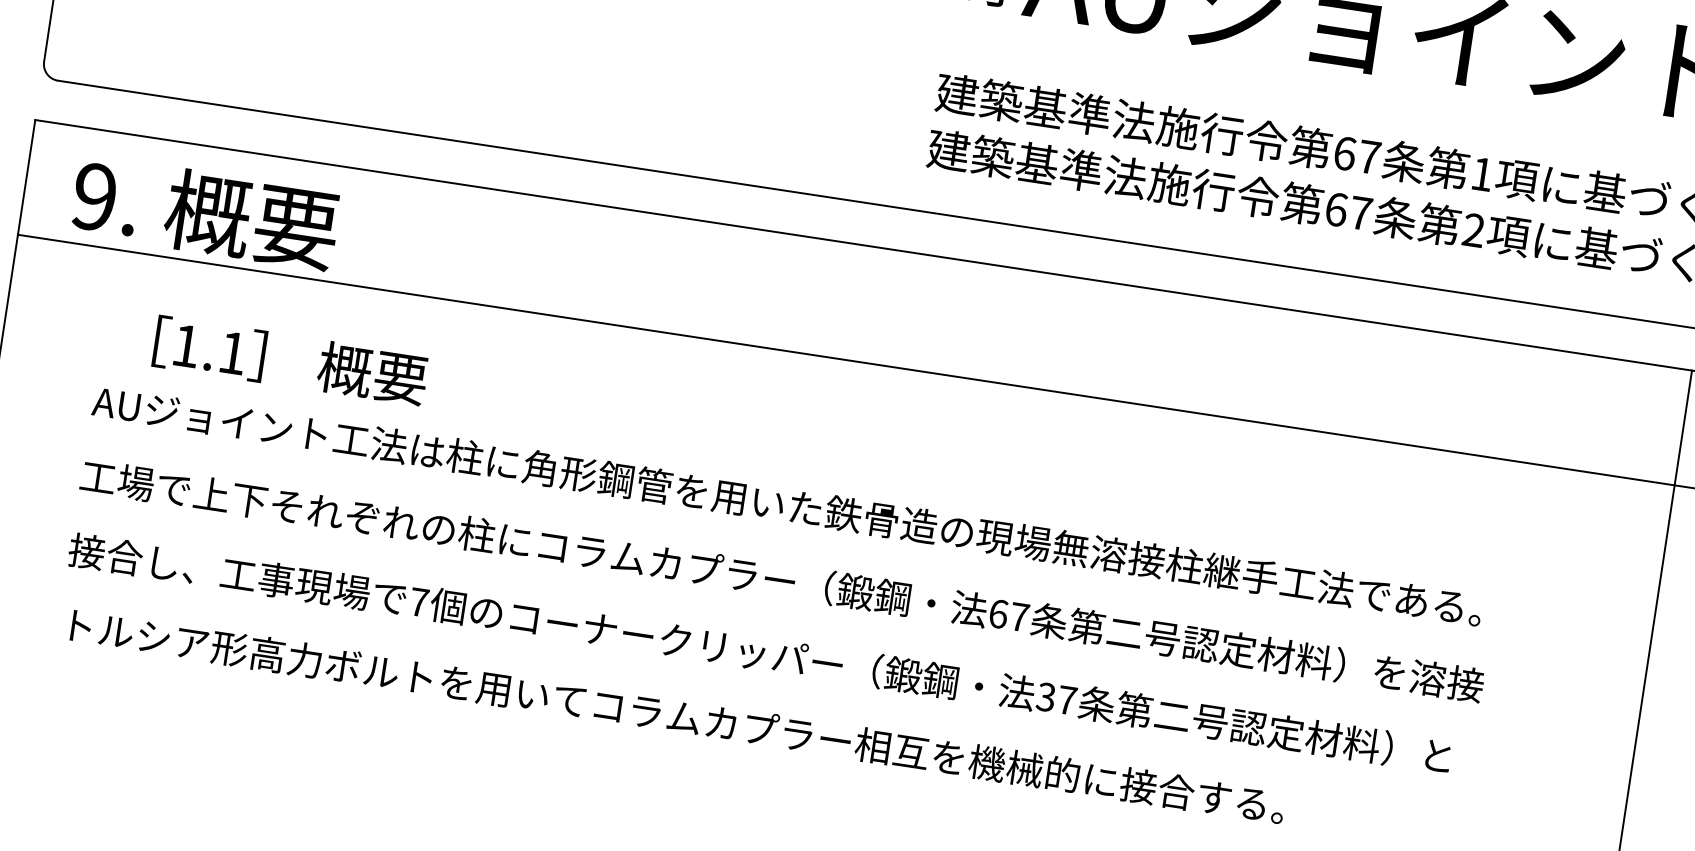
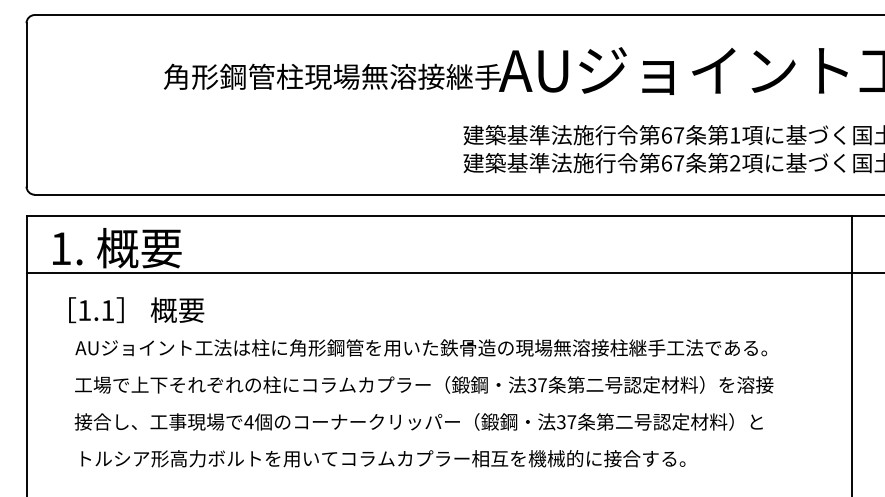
text: (95, 196) -> (61, 248), 9. -> 1.
text: (290, 361) -> (136, 310), moved
text: (418, 602) -> (248, 422), 7 -> 4
text: (997, 614) -> (531, 385), 67 -> 37

